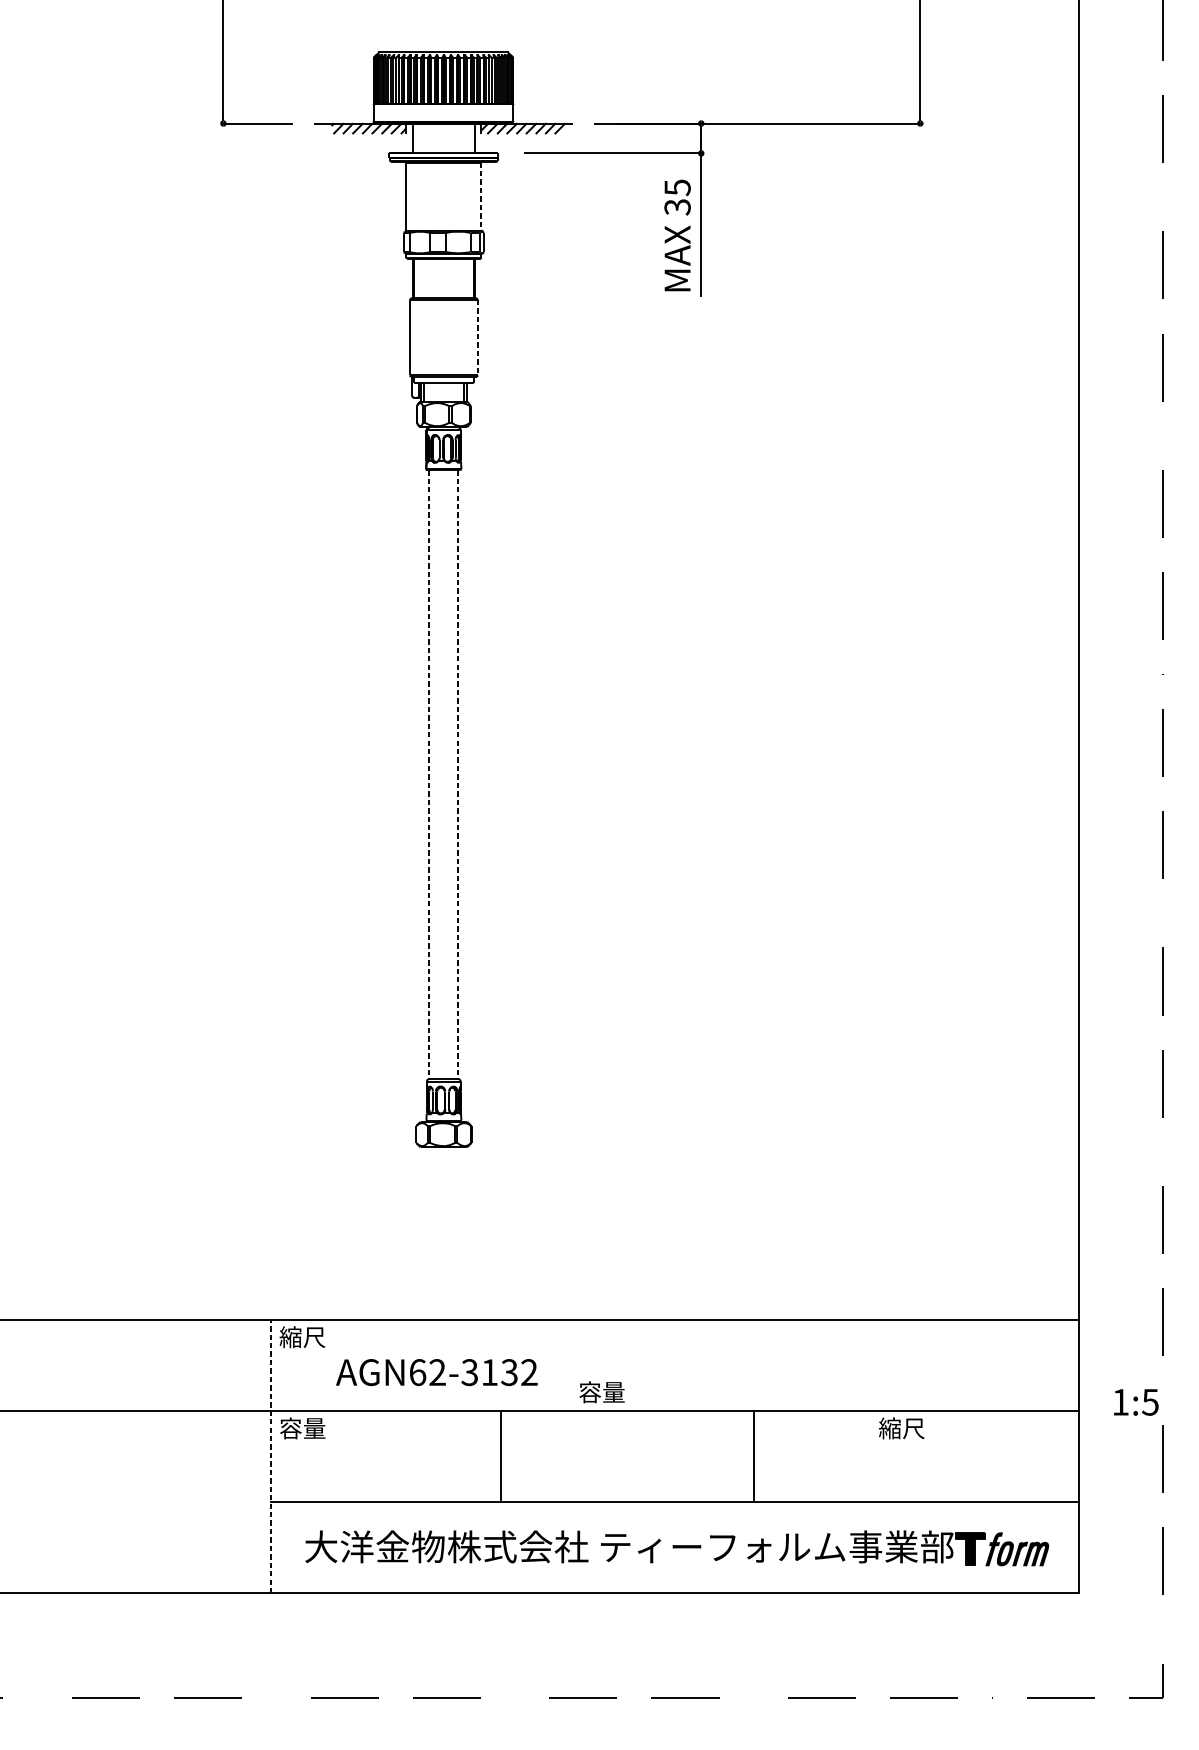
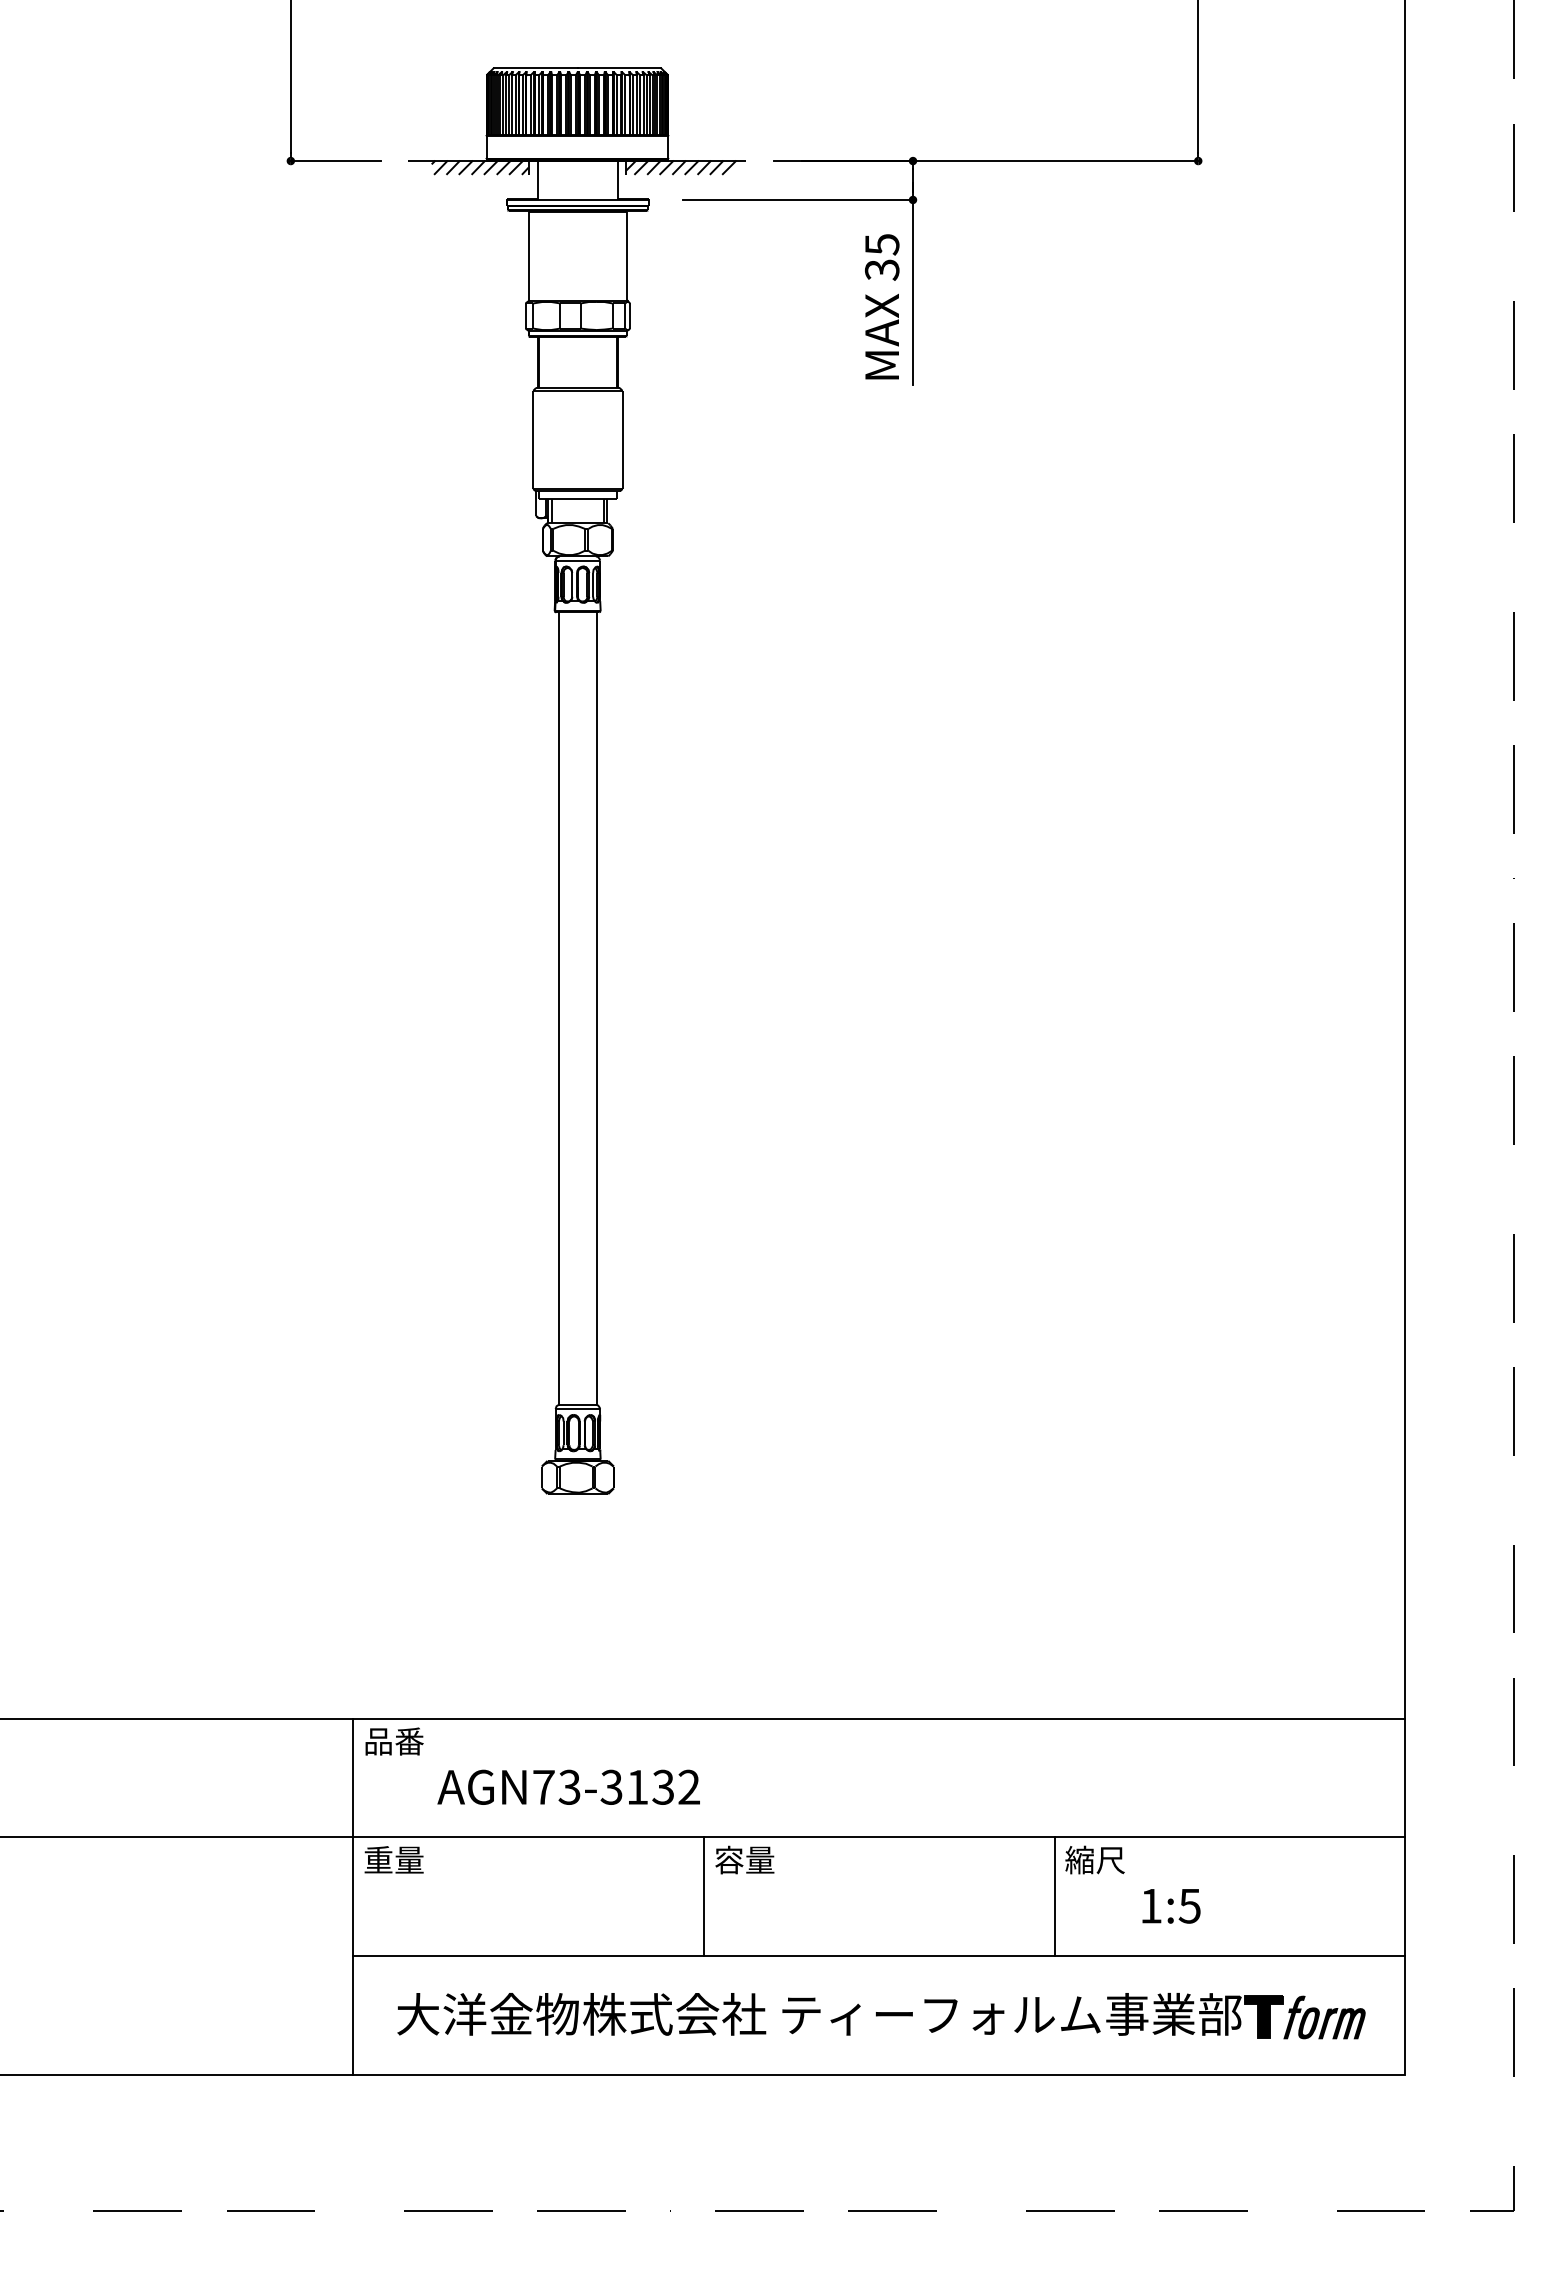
line: (481, 196) -> (626, 256), dashed -> solid
line: (478, 338) -> (622, 440), dashed -> solid
line: (429, 775) -> (558, 1009), dashed -> solid
line: (458, 775) -> (596, 1009), dashed -> solid
text: (302, 1337) -> (393, 1741), 縮尺 -> 品番
text: (427, 1371) -> (556, 1786), AGN62-3132 -> AGN73-3132
text: (601, 1391) -> (744, 1859), moved
text: (1136, 1402) -> (1171, 1906), moved
text: (290, 1427) -> (378, 1859), 容量 -> 重量
text: (901, 1427) -> (1094, 1859), moved
line: (271, 1456) -> (353, 1896), dashed -> solid
line: (500, 1456) -> (703, 1896), moved
line: (753, 1456) -> (1054, 1896), moved

